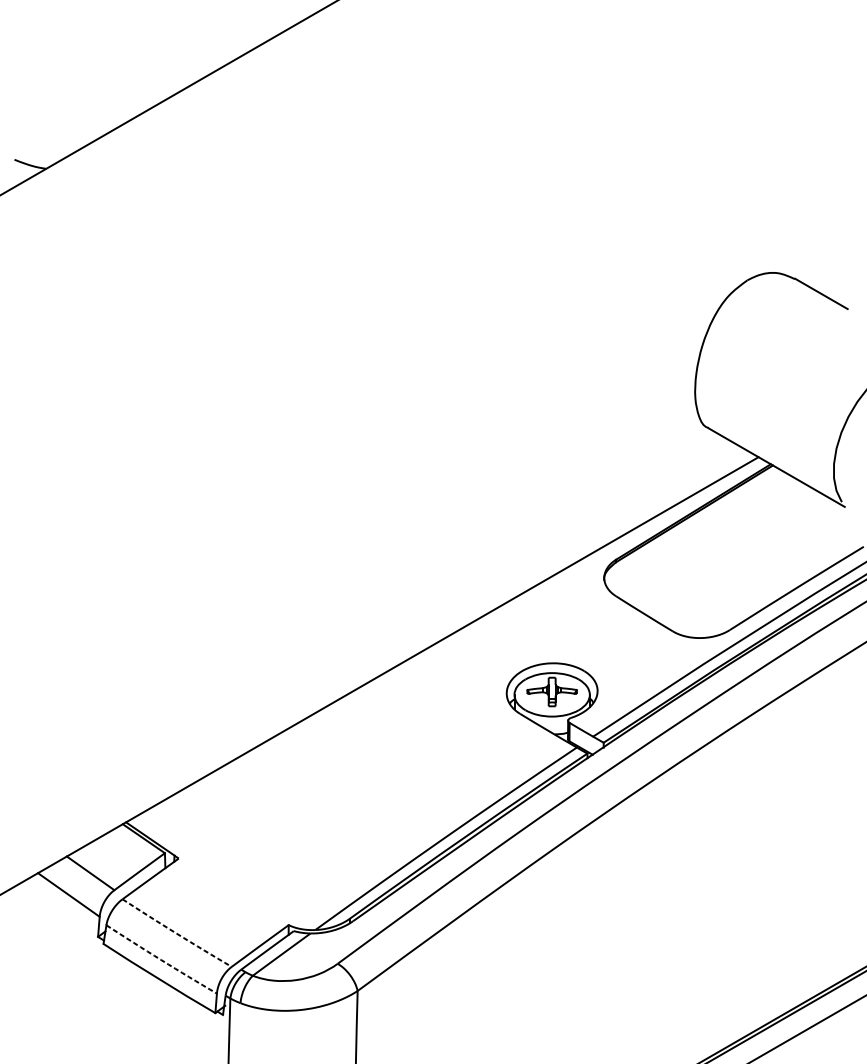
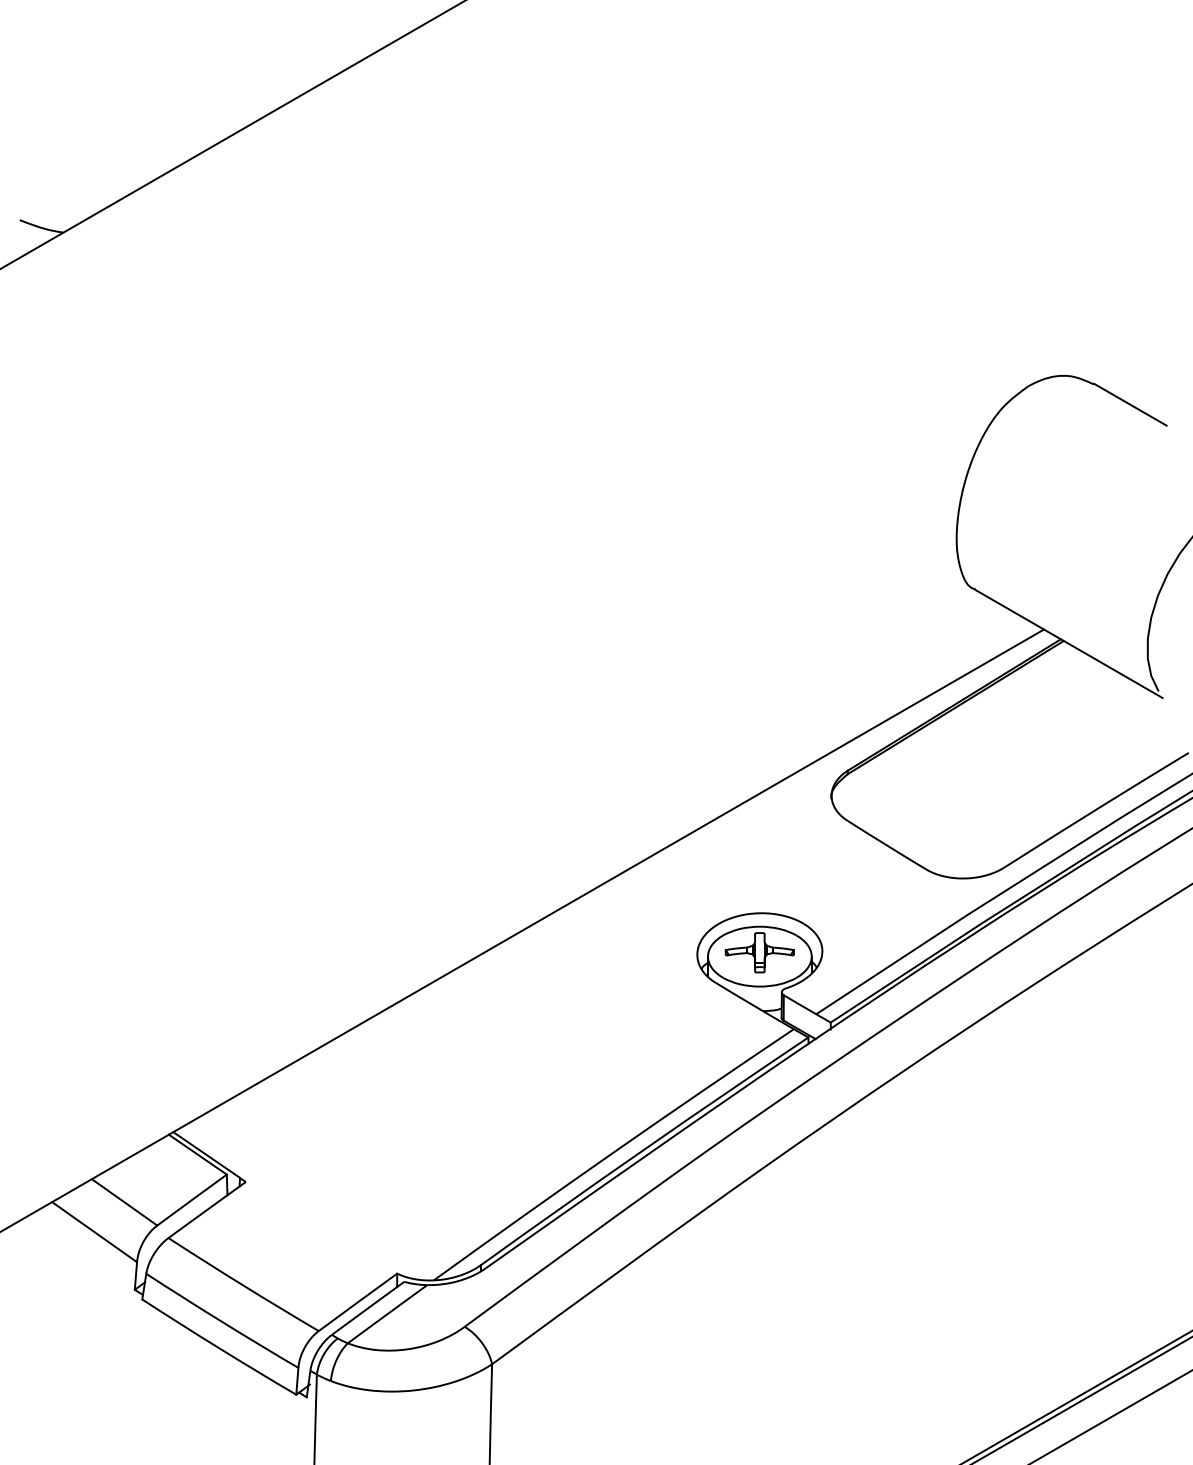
arc: (177, 933) -> (243, 1285), dashed -> solid
arc: (161, 959) -> (221, 1321), dashed -> solid

